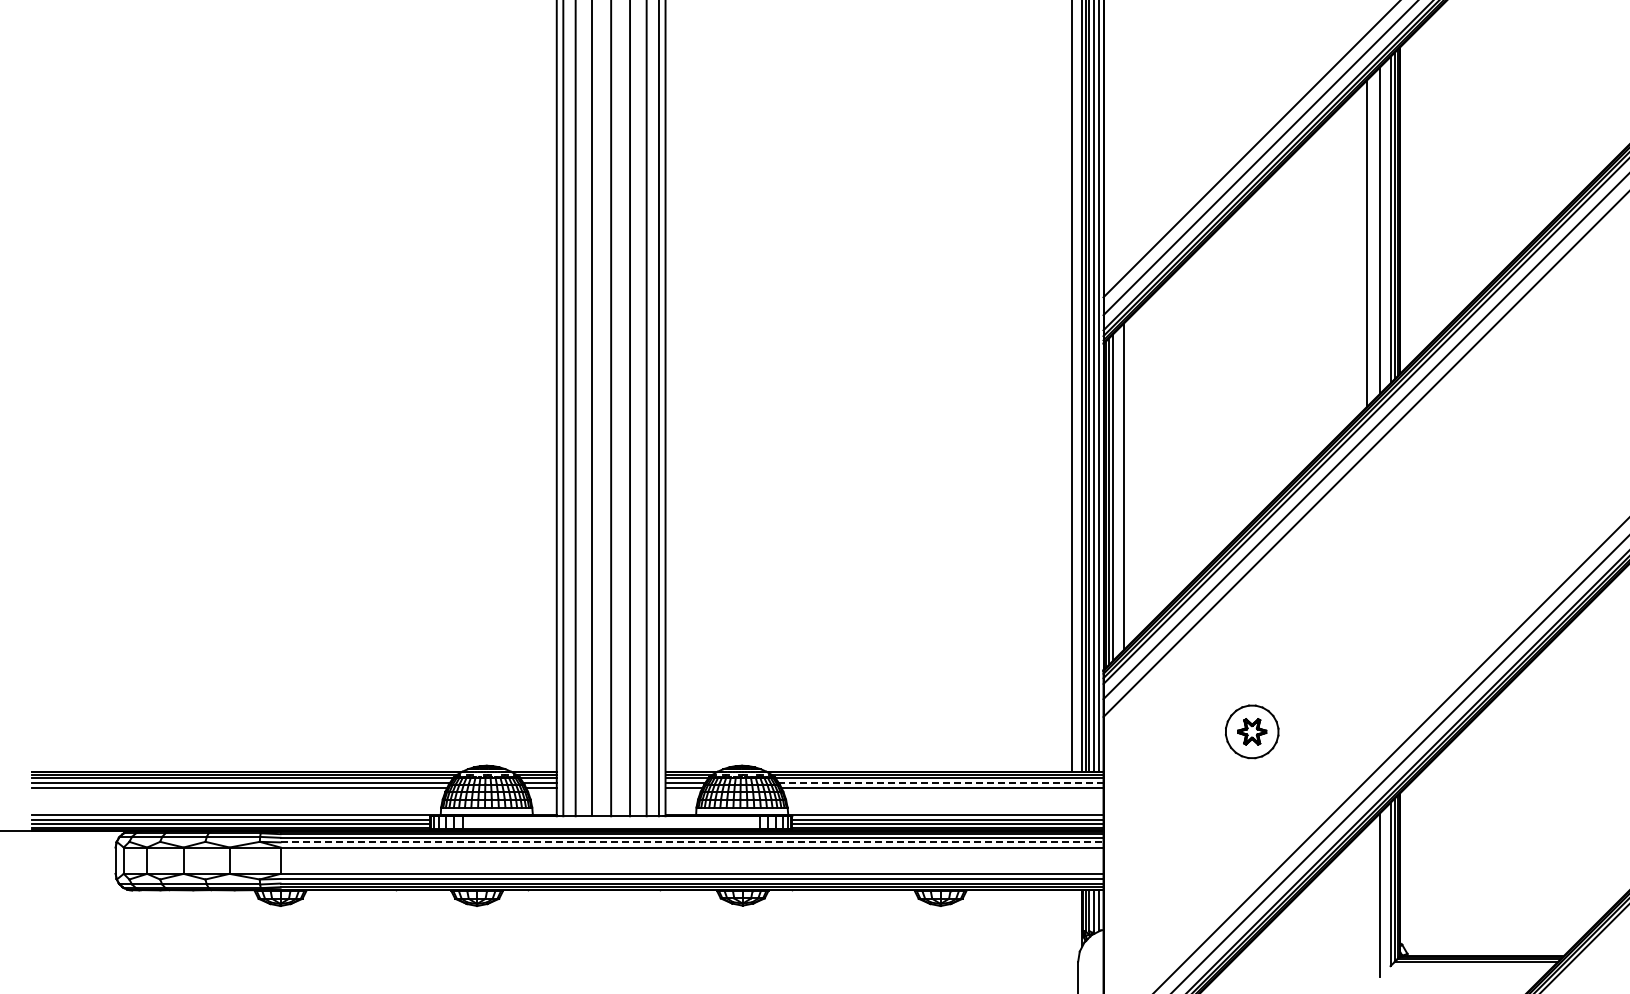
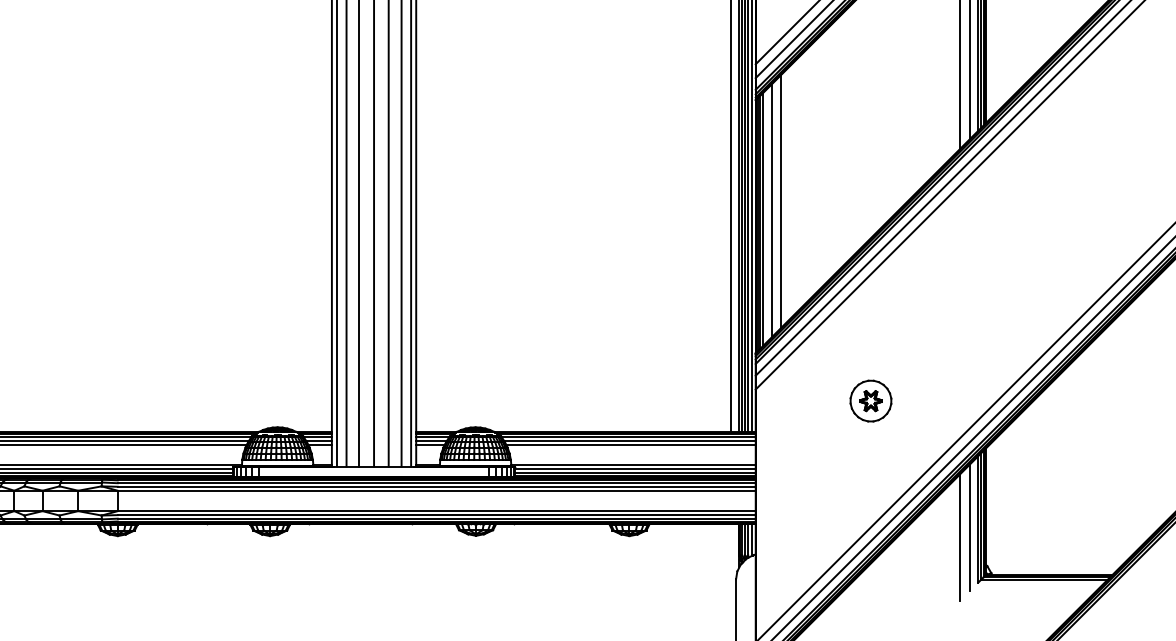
line: (1136, 474) -> (781, 201), added
line: (940, 783) -> (629, 441), dashed -> solid
line: (692, 842) -> (437, 486), dashed -> solid
line: (1367, 907) -> (960, 537), added

